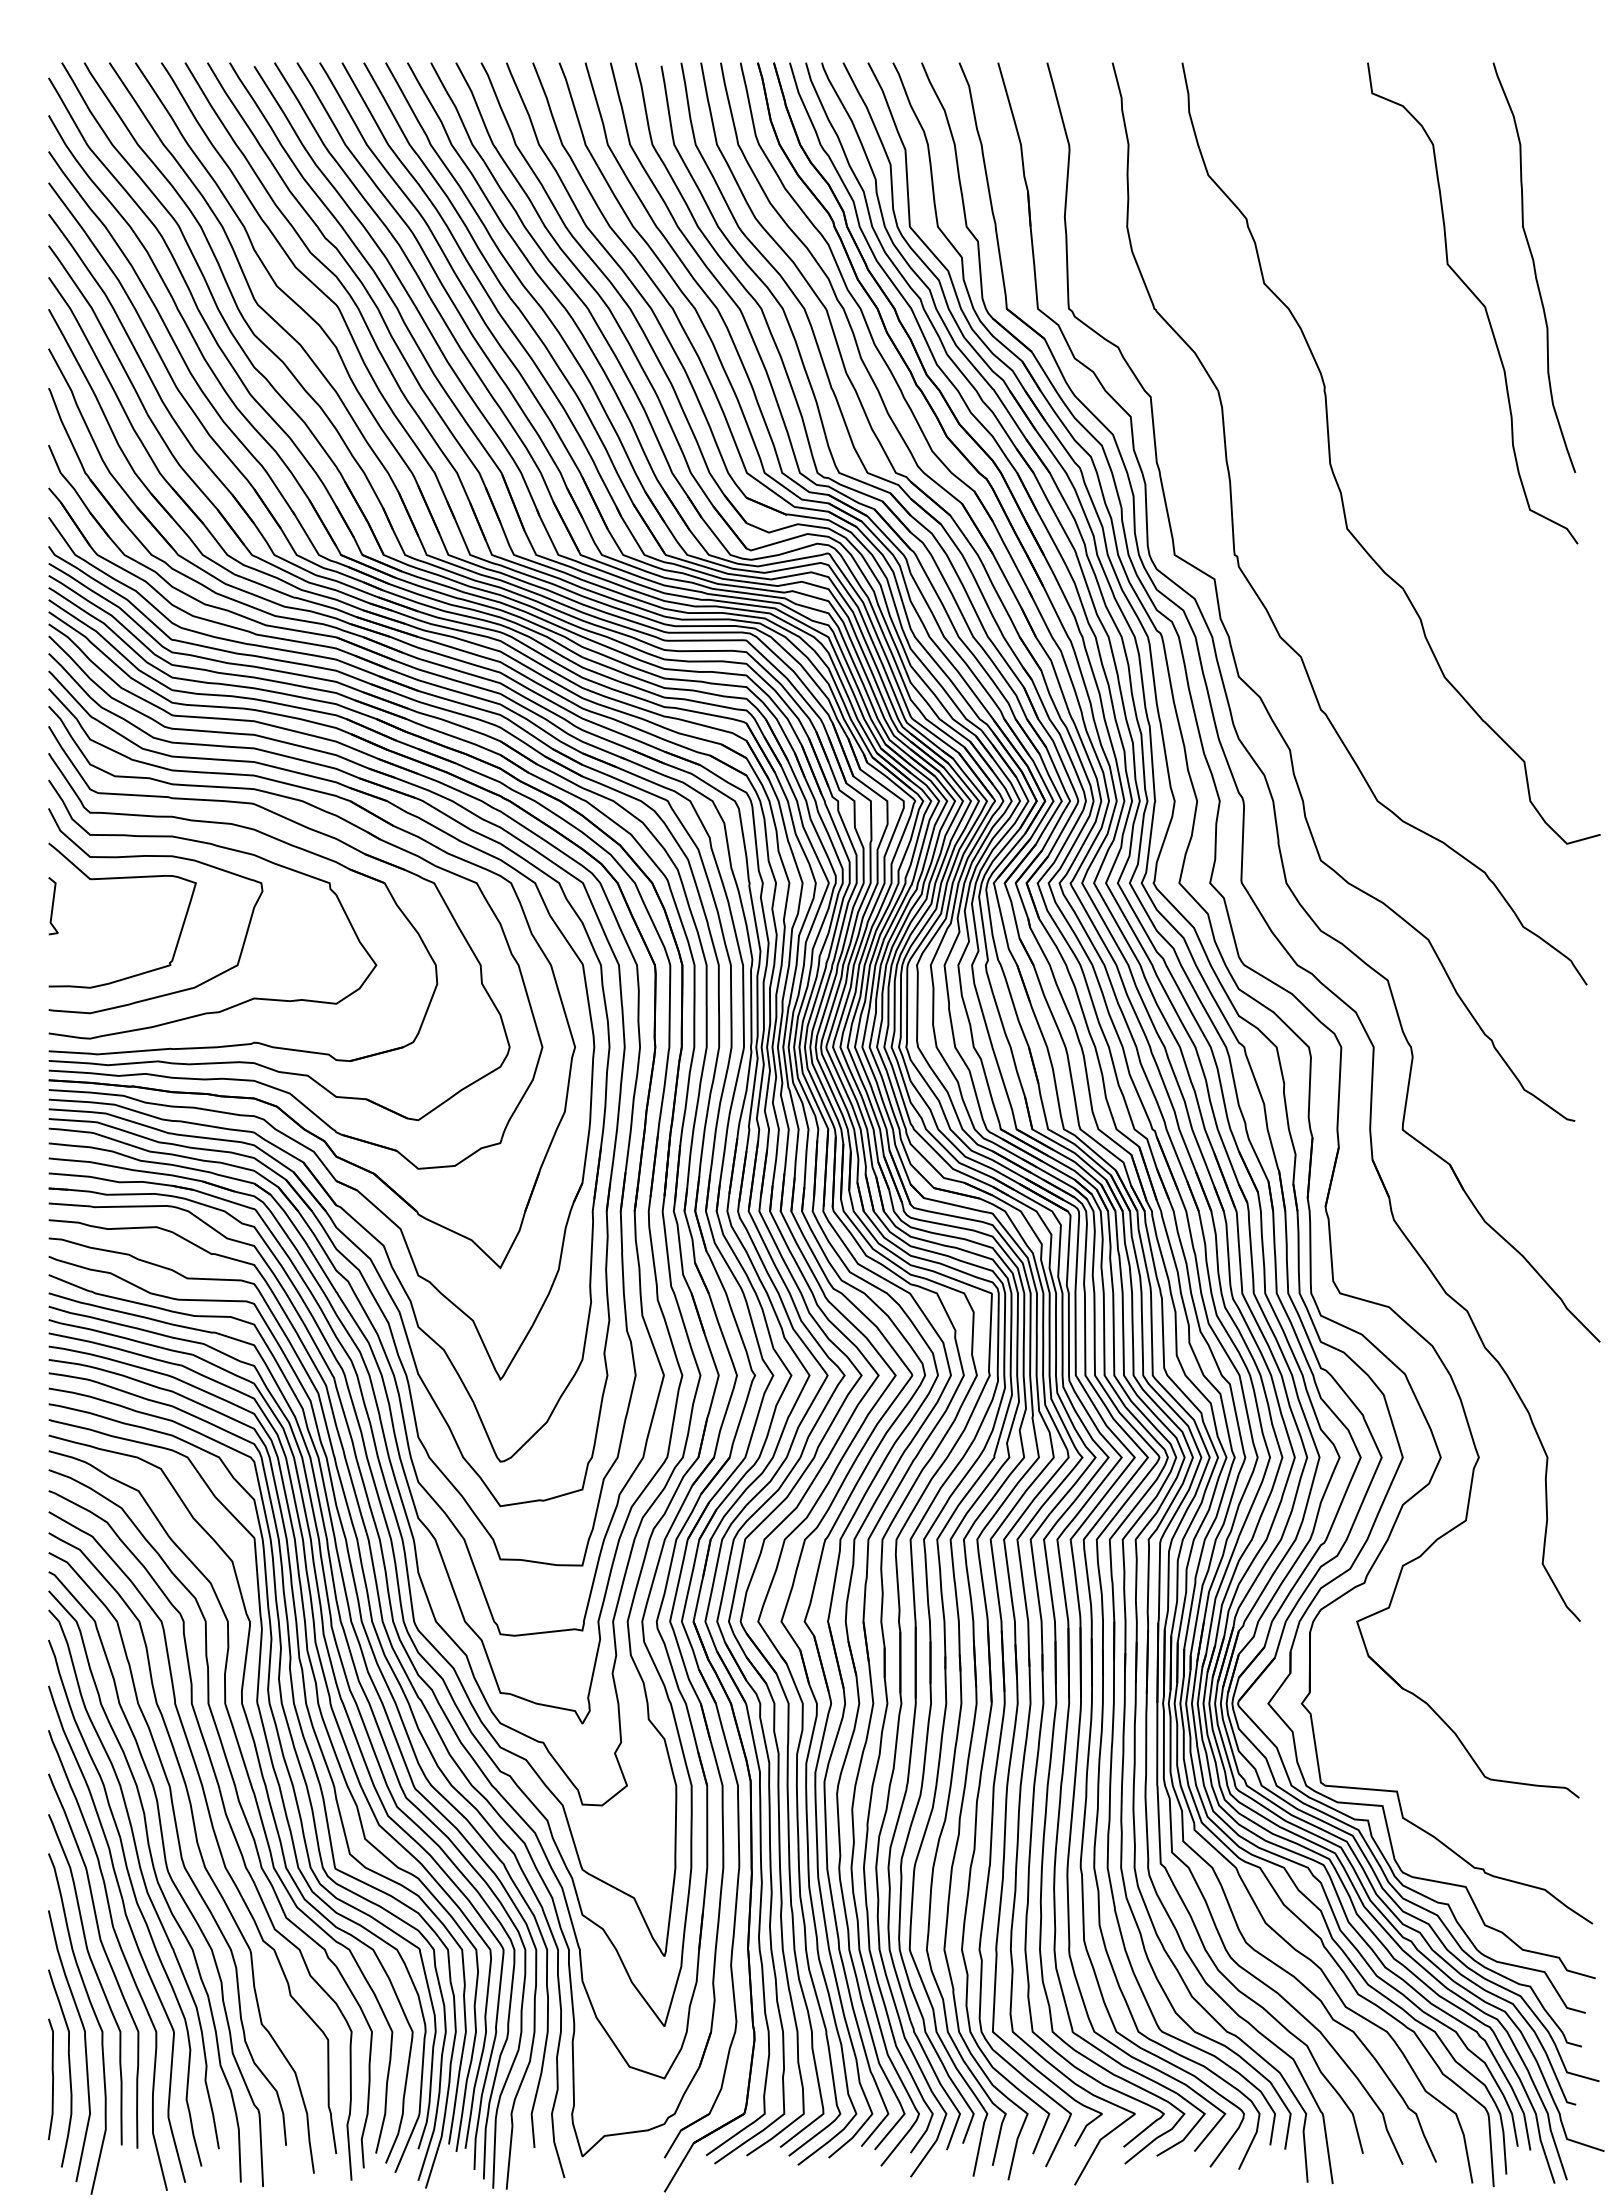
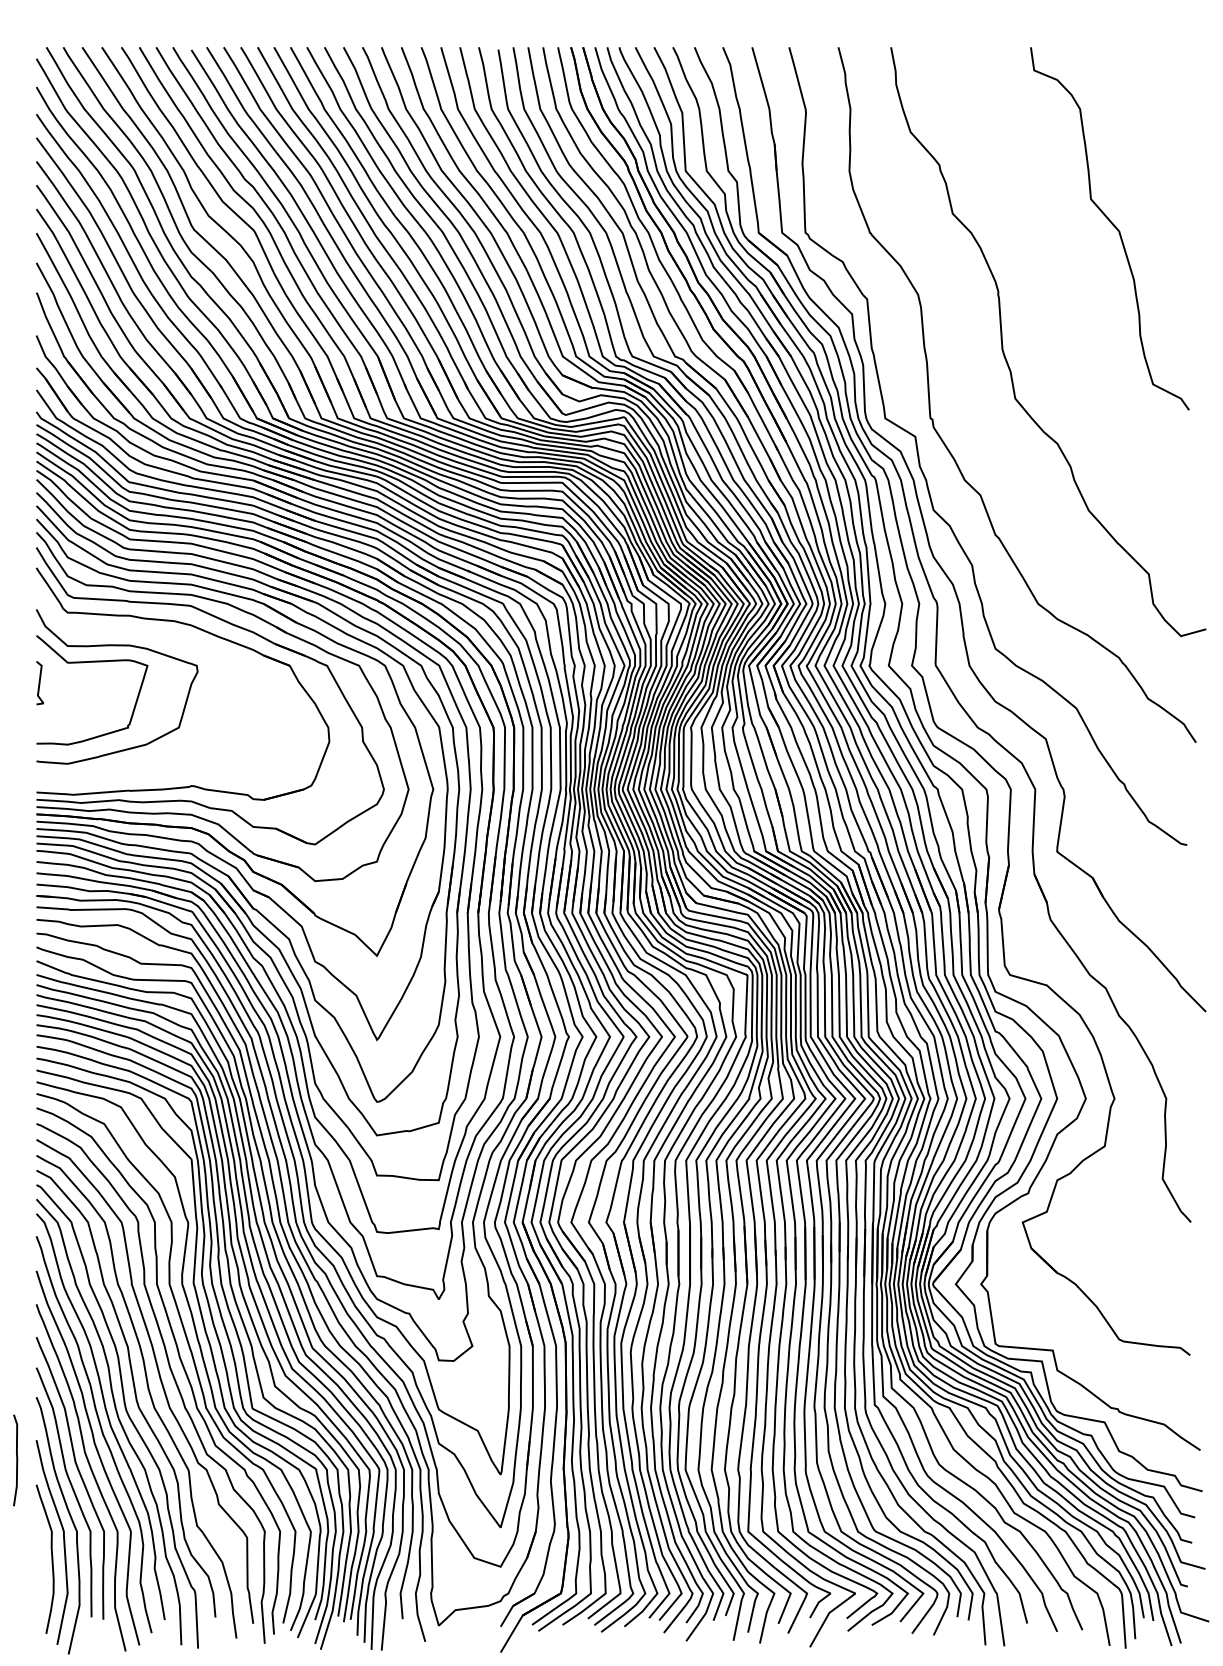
curve: (1534, 267) -> (1156, 201), removed
curve: (226, 849) -> (170, 640), removed
curve: (52, 2079) -> (16, 1460), moved

